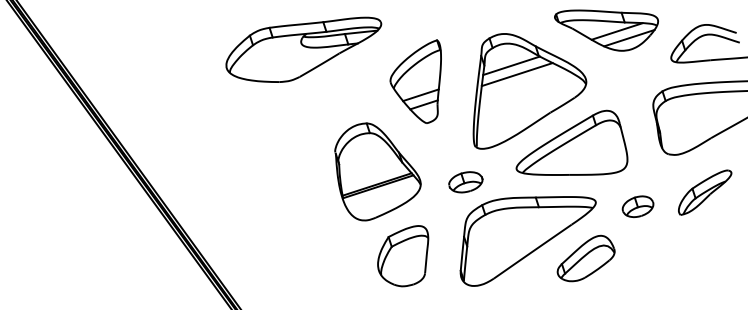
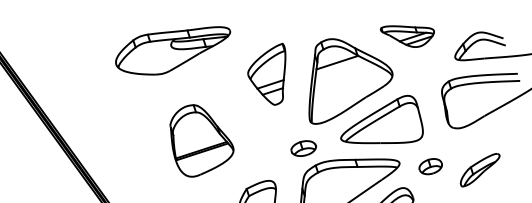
part: (606, 30) -> (407, 36), size x0.7
part: (303, 49) -> (172, 50), moved
line: (516, 74) -> (341, 69), removed
part: (377, 171) -> (201, 140), moved
part: (705, 192) -> (480, 170), moved

